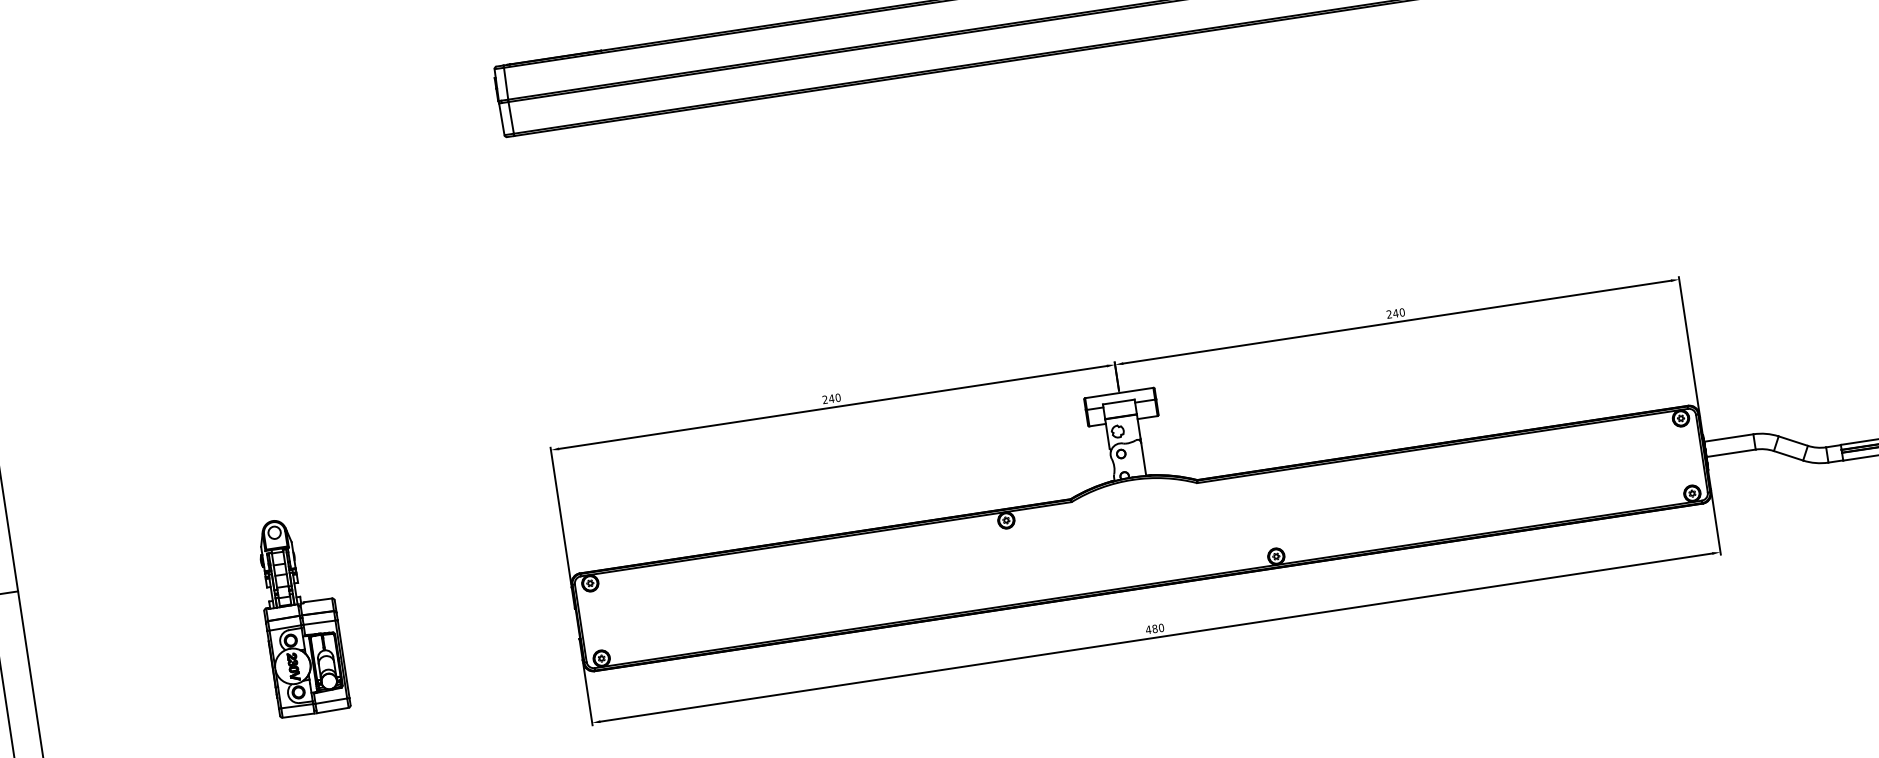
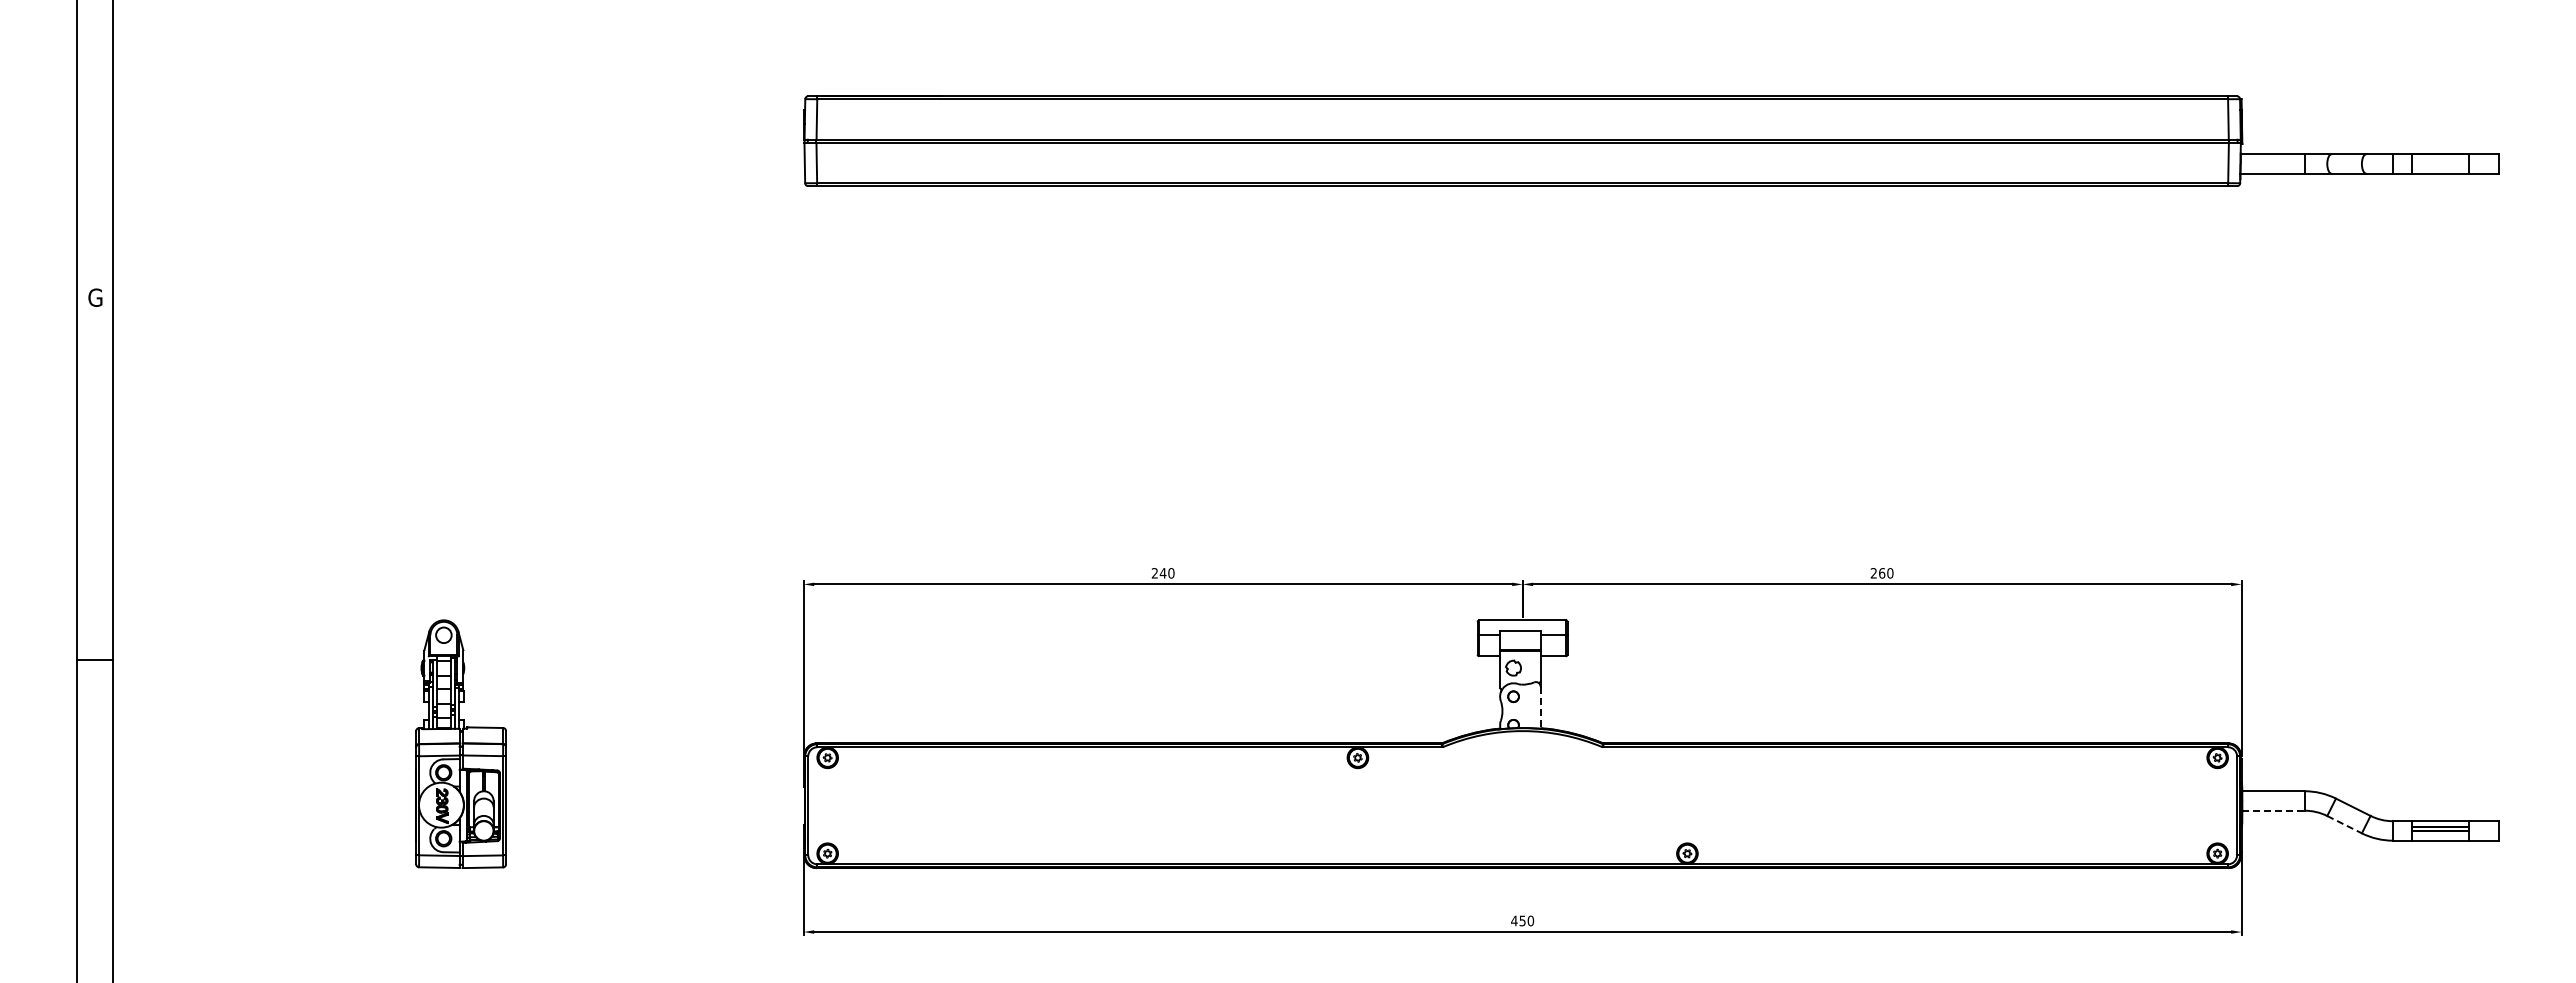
text: (1395, 313) -> (1881, 573), 240 -> 260
line: (1731, 453) -> (2274, 810), solid -> dashed
line: (1789, 455) -> (2345, 824), solid -> dashed
line: (1143, 460) -> (1540, 708), solid -> dashed
text: (1154, 628) -> (1522, 920), 480 -> 450

